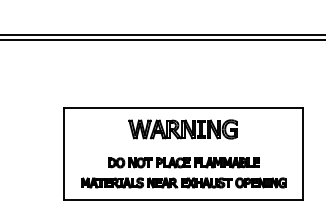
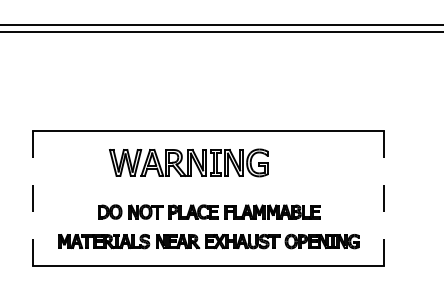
part: (182, 129) -> (187, 162), moved
line: (64, 153) -> (33, 198), solid -> dashed
line: (303, 153) -> (384, 198), solid -> dashed

